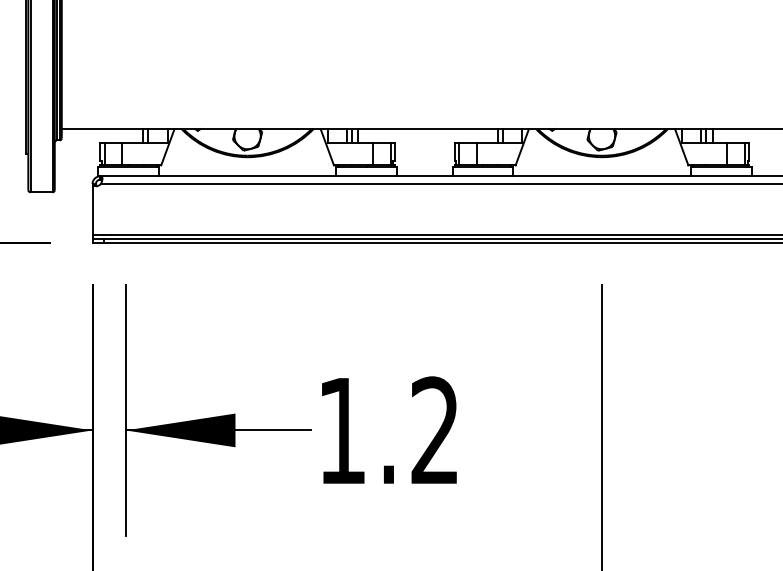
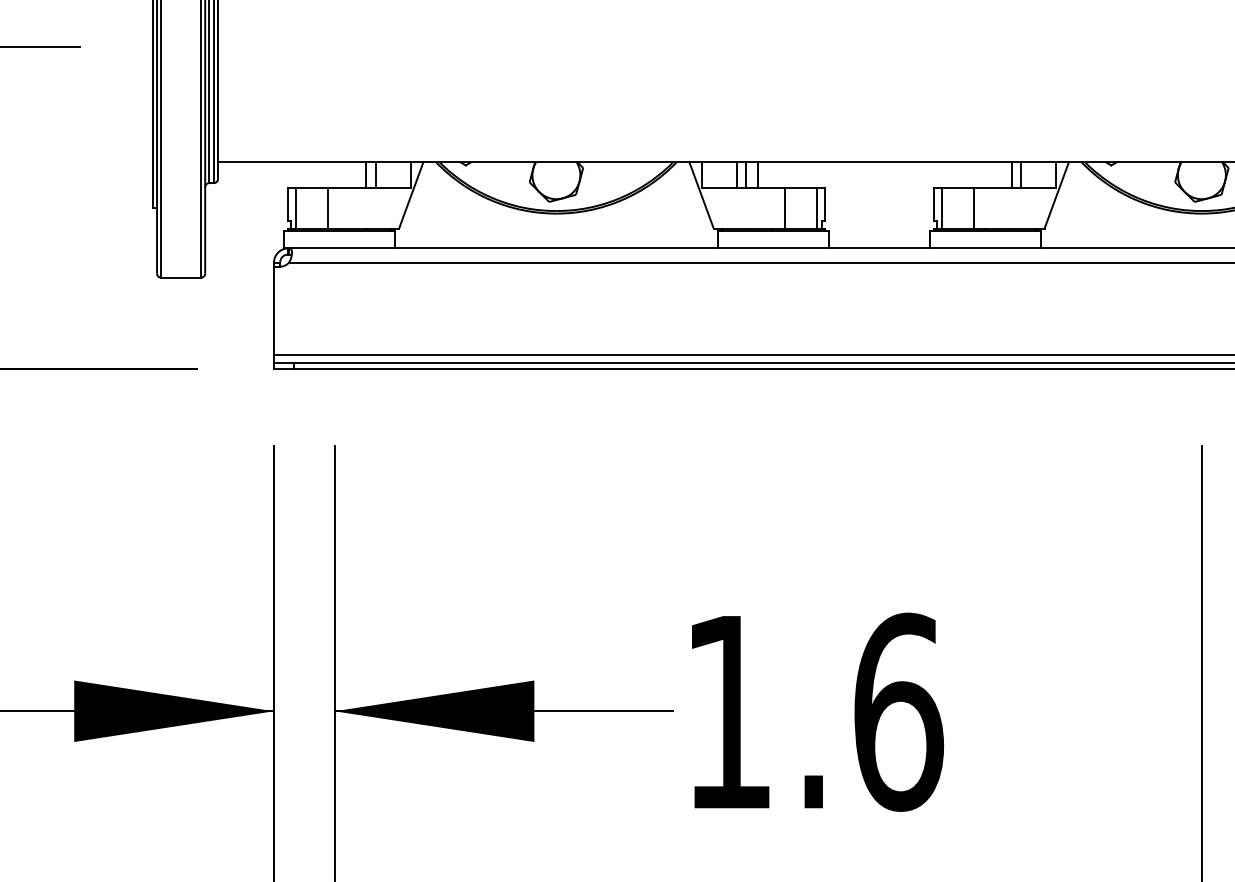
text: (435, 430) -> (898, 711), 1.2 -> 1.6

